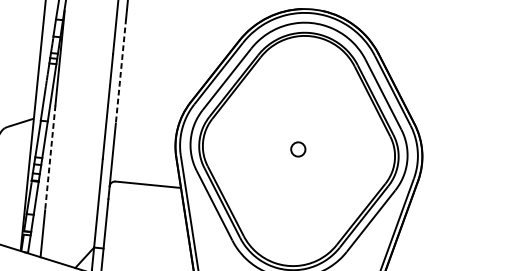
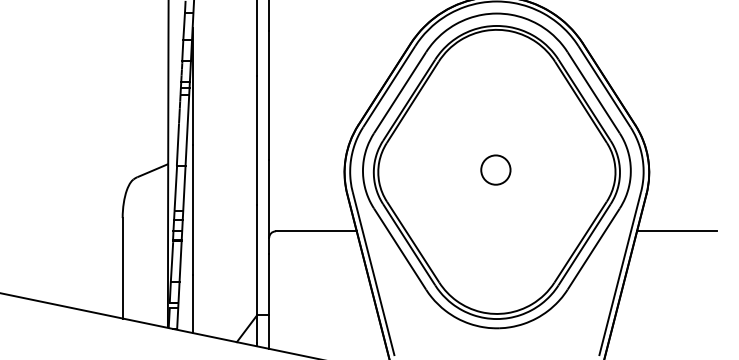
line: (121, 71) -> (269, 95), dashed -> solid
circle: (298, 148) -> (495, 169), size x1.67
line: (50, 158) -> (193, 210), dashed -> solid
line: (439, 213) -> (676, 231), added

